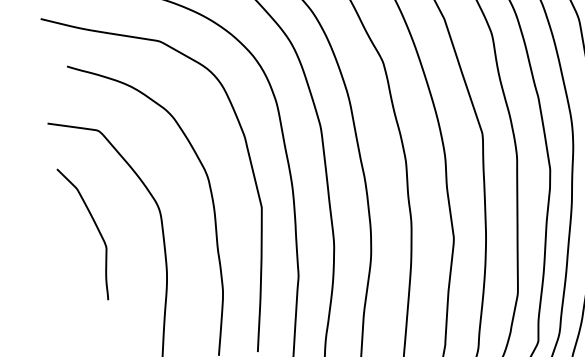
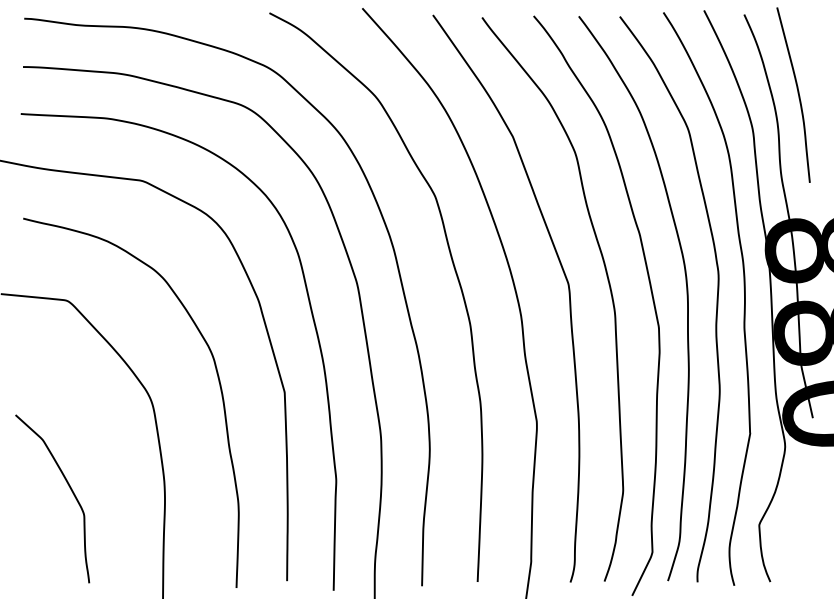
curve: (96, 227) -> (69, 488), moved

